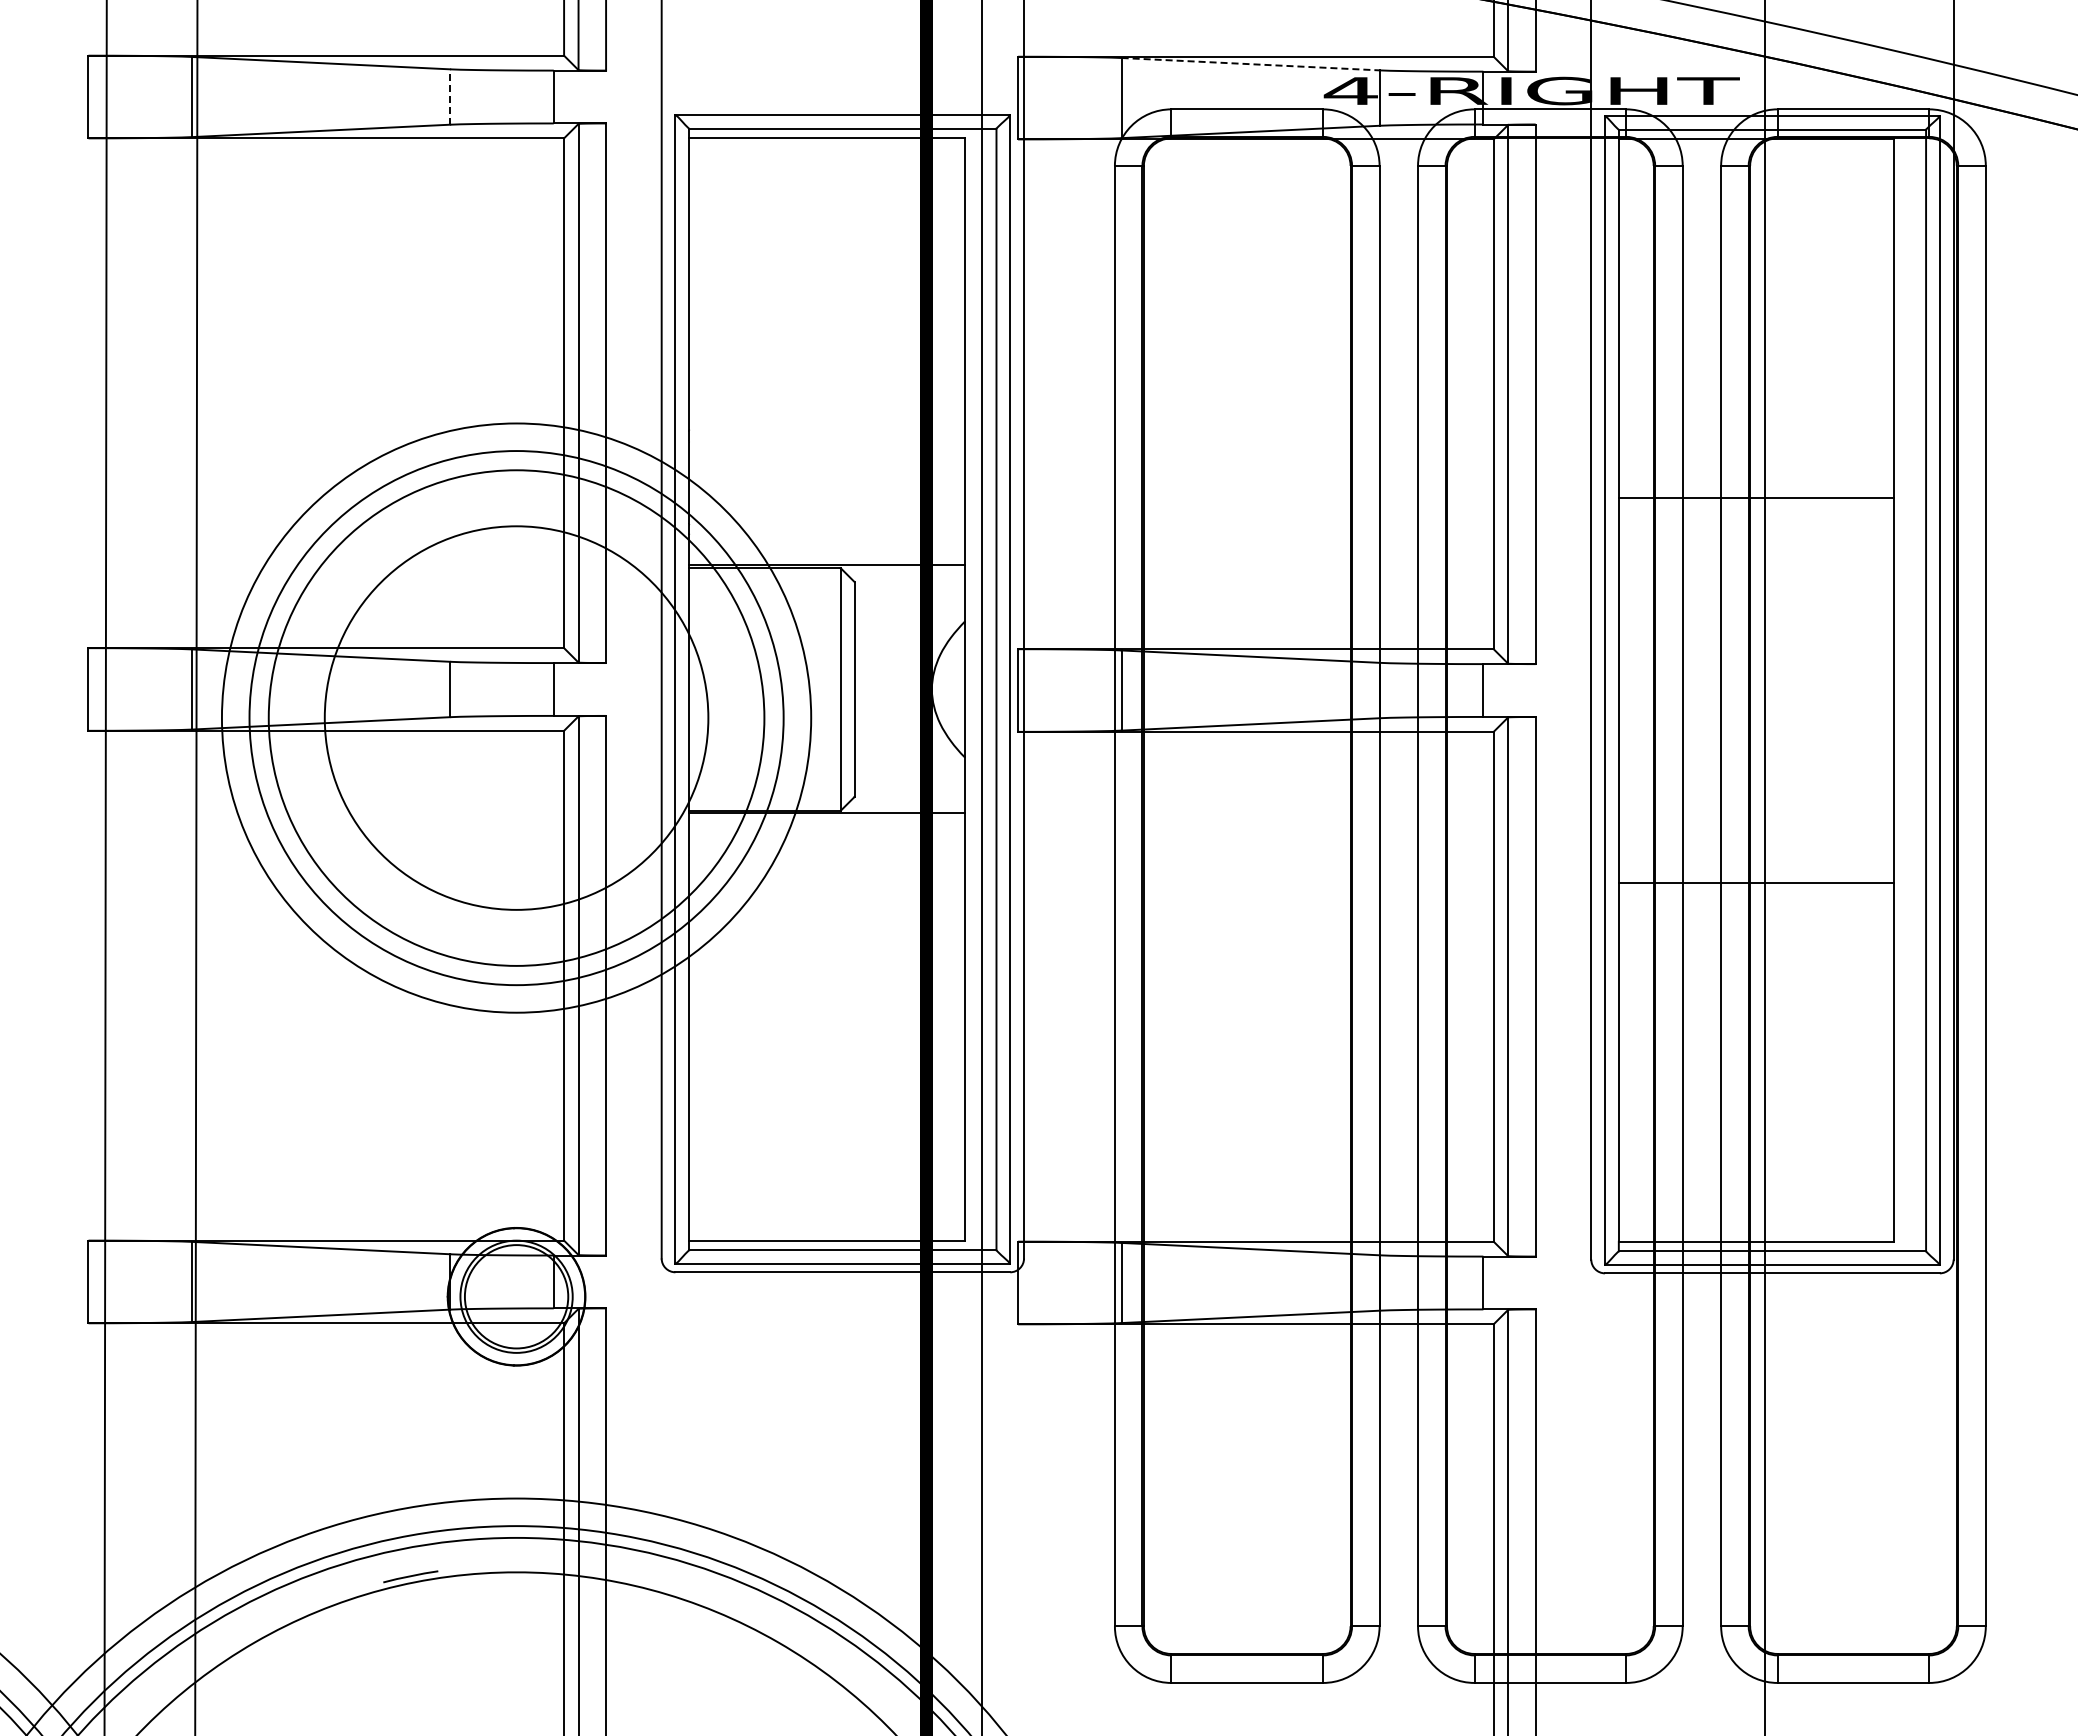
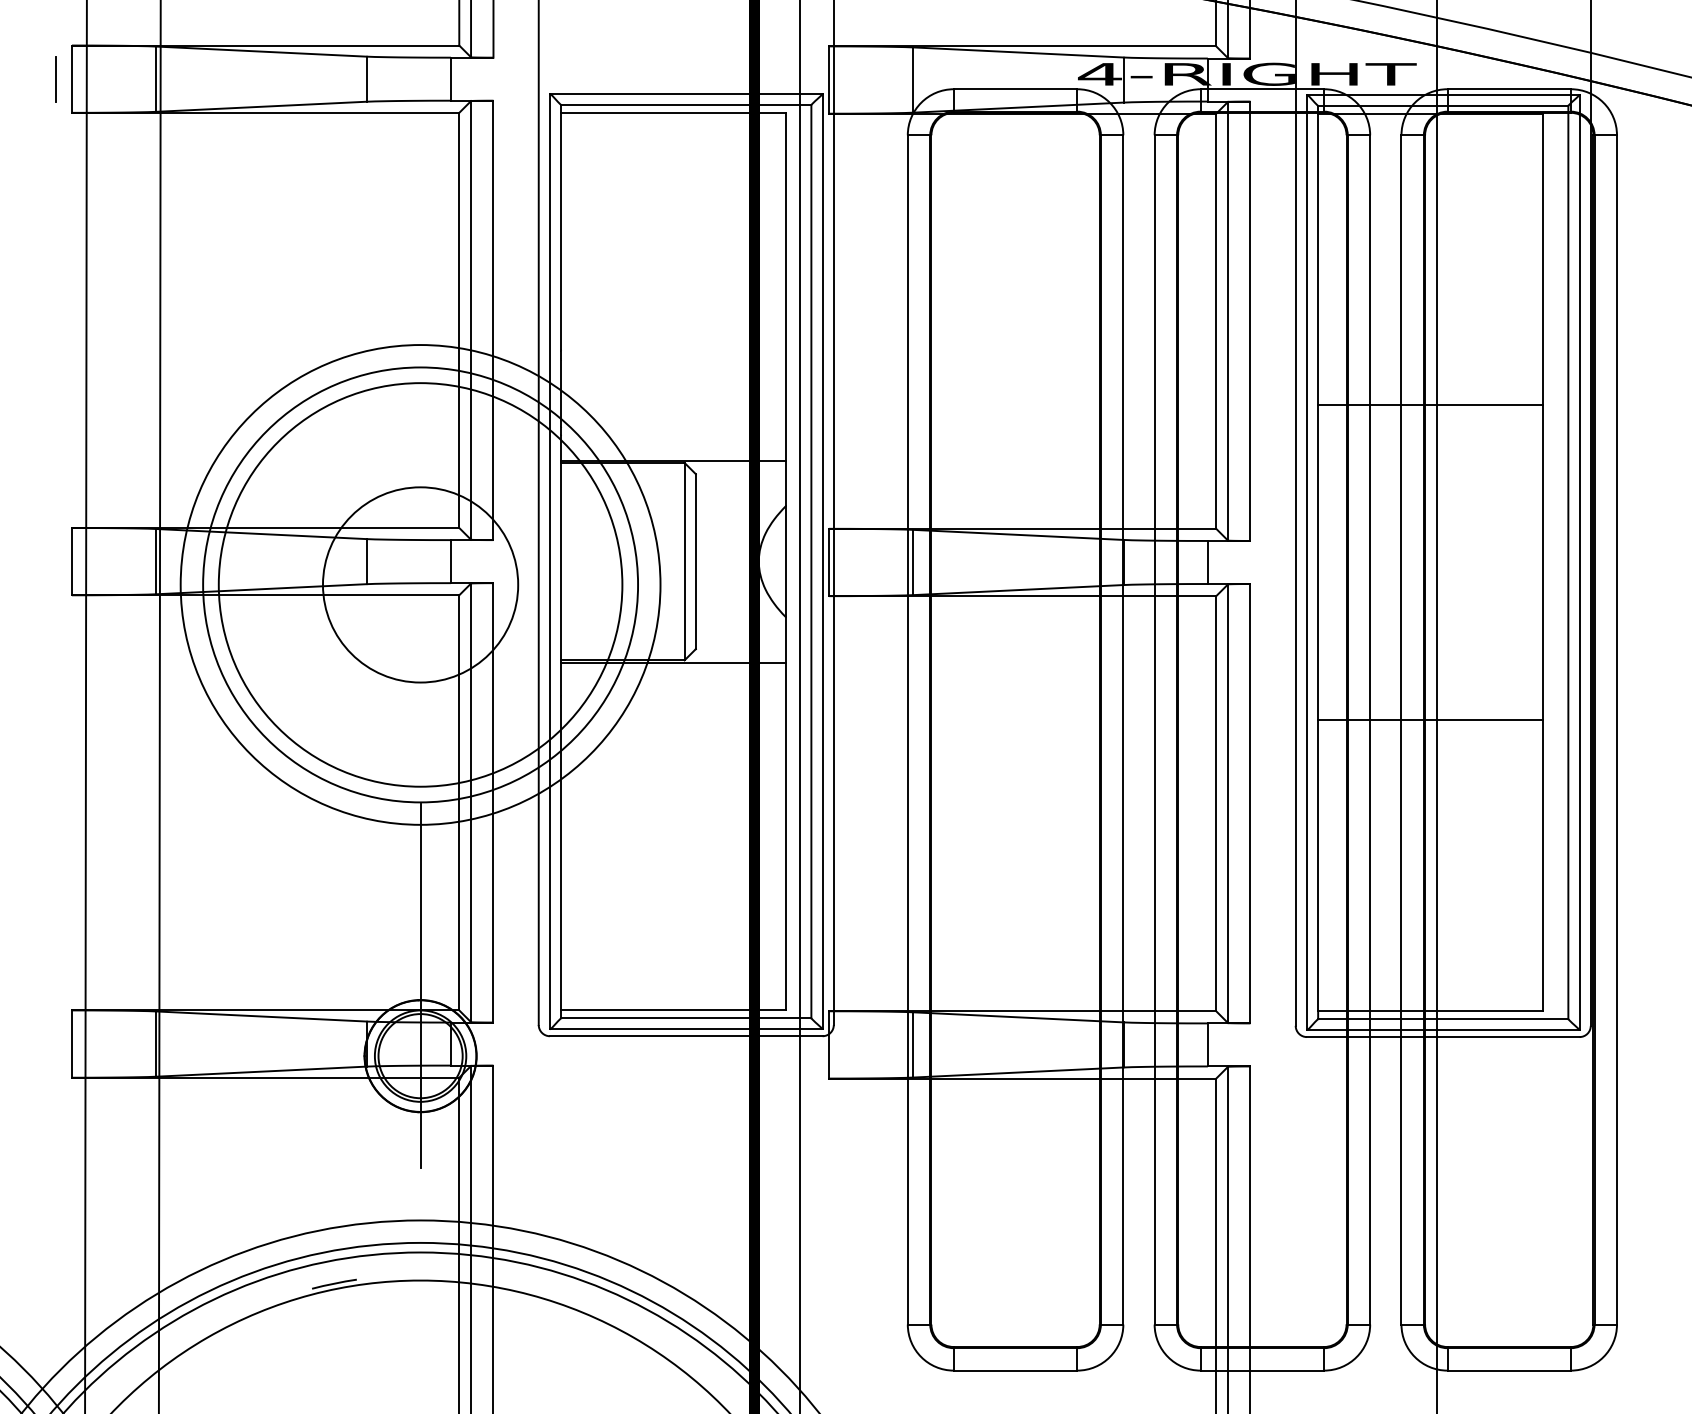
line: (1251, 64) -> (1019, 52), dashed -> solid
line: (68, 96) -> (55, 78), added
line: (450, 97) -> (366, 79), dashed -> solid
circle: (516, 717) -> (420, 584), size x0.62
line: (516, 1210) -> (420, 985), added

